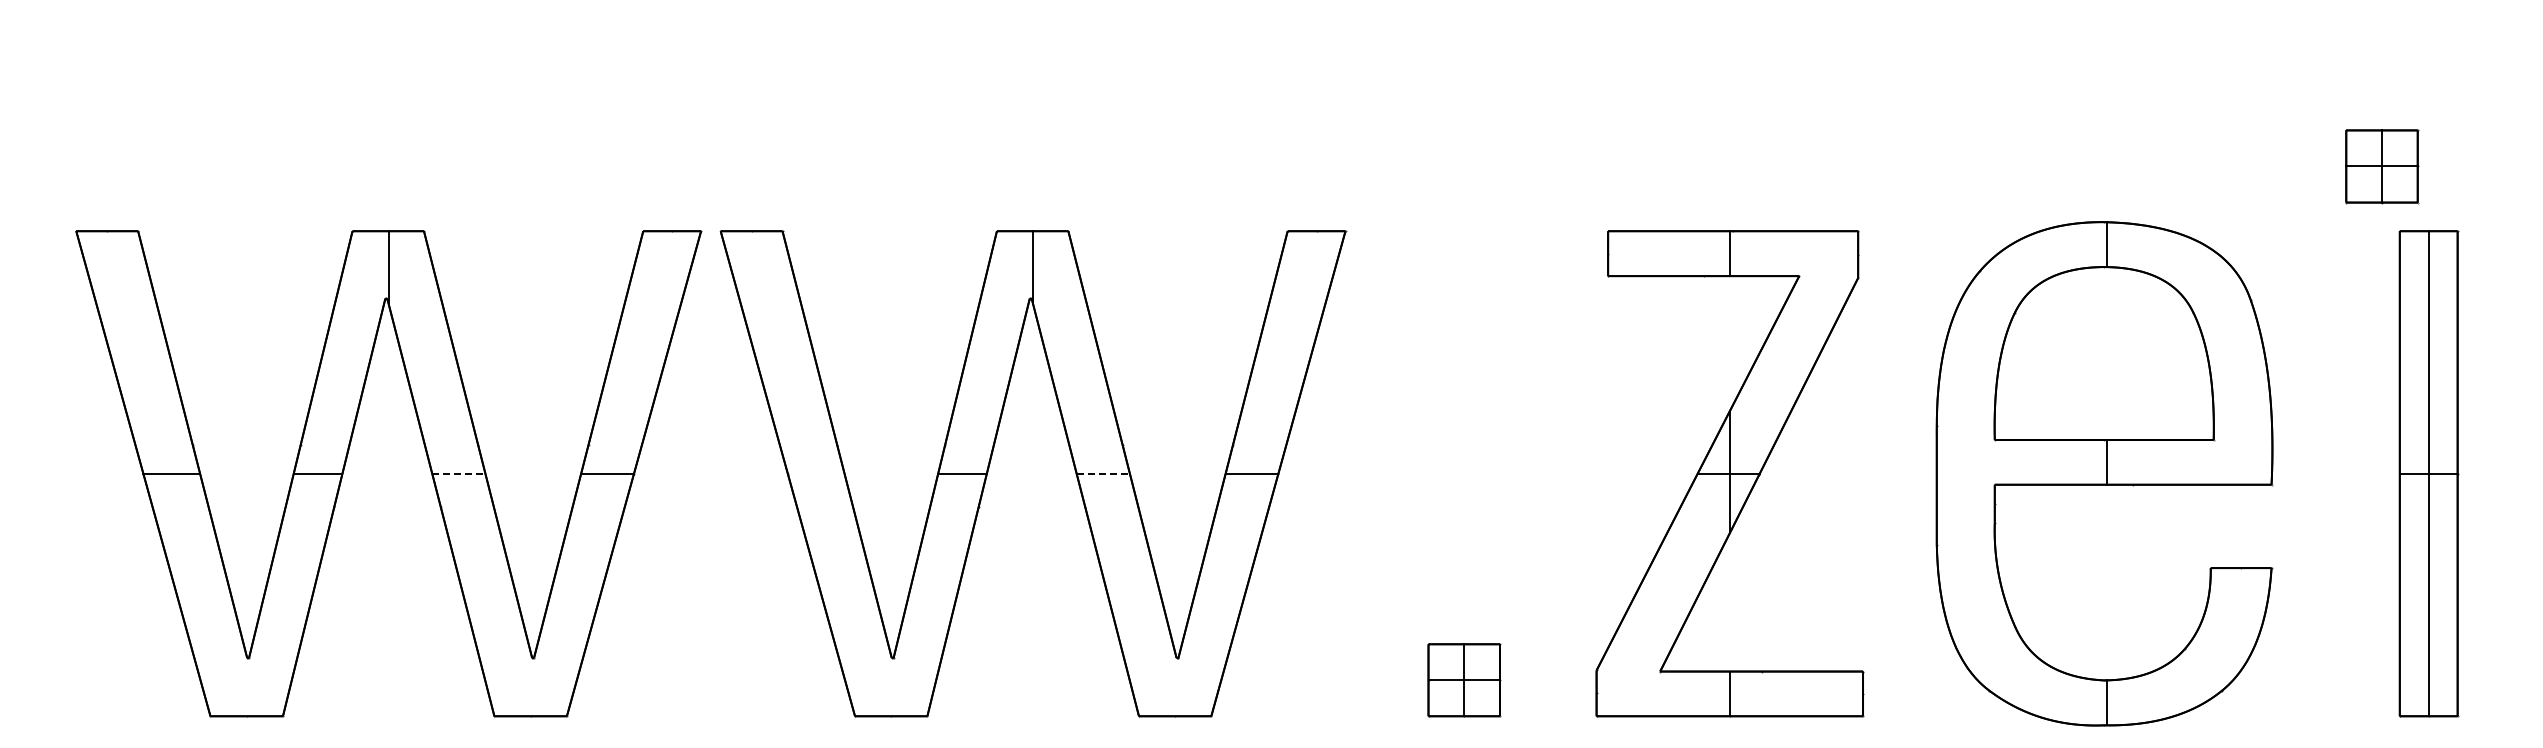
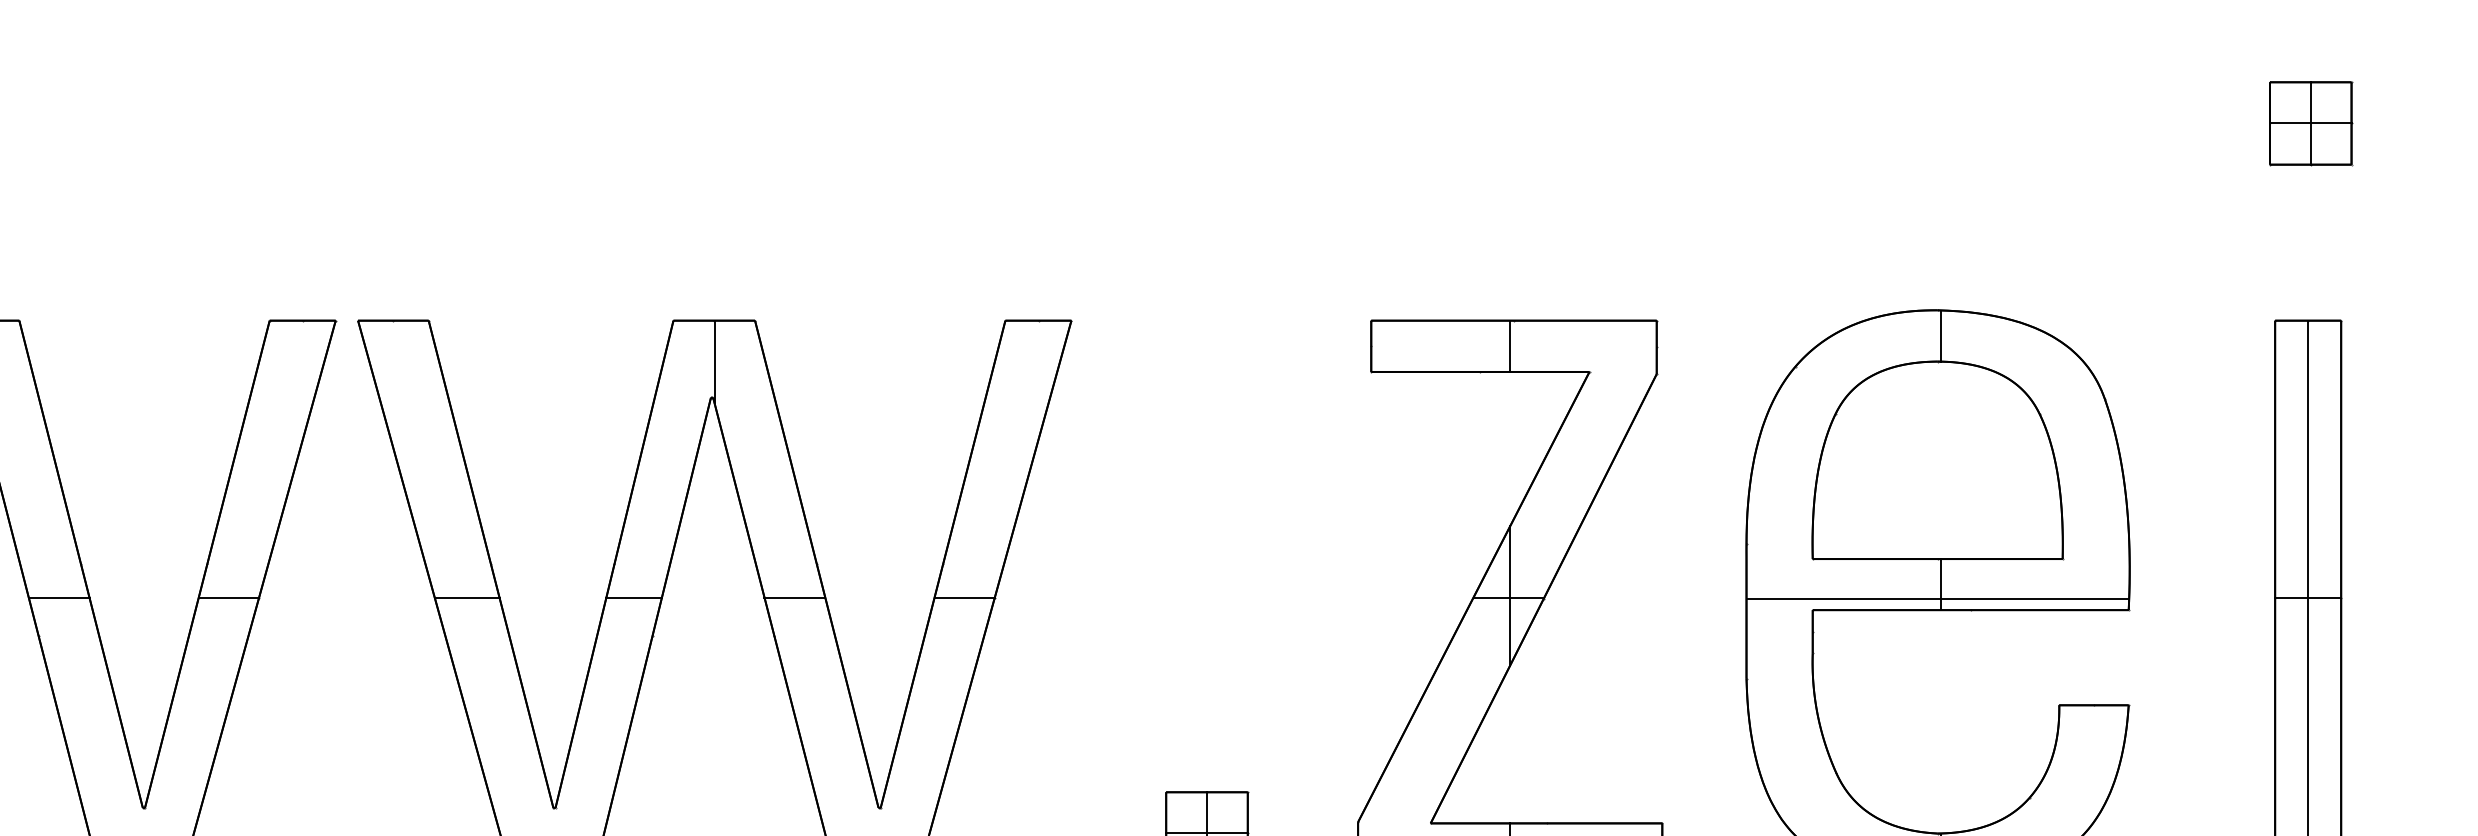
part: (2382, 166) -> (2311, 123), moved
line: (458, 473) -> (58, 597), dashed -> solid
line: (815, 473) -> (466, 597), added
line: (1103, 473) -> (795, 597), dashed -> solid
line: (2104, 474) -> (1937, 598), added

